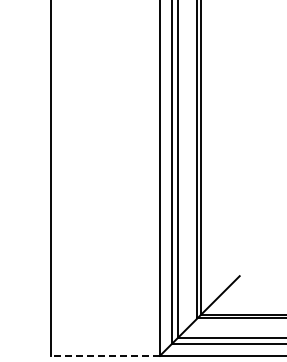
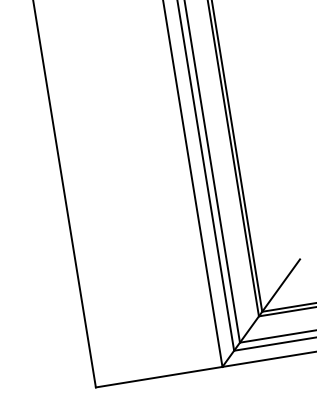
line: (105, 355) -> (159, 376), dashed -> solid

